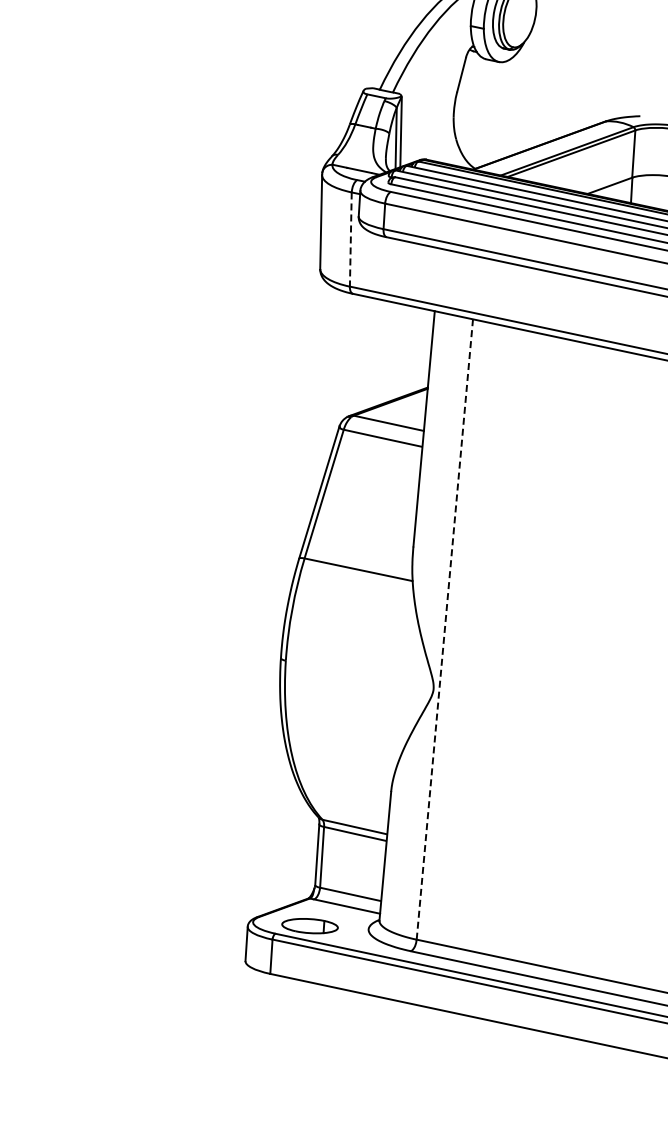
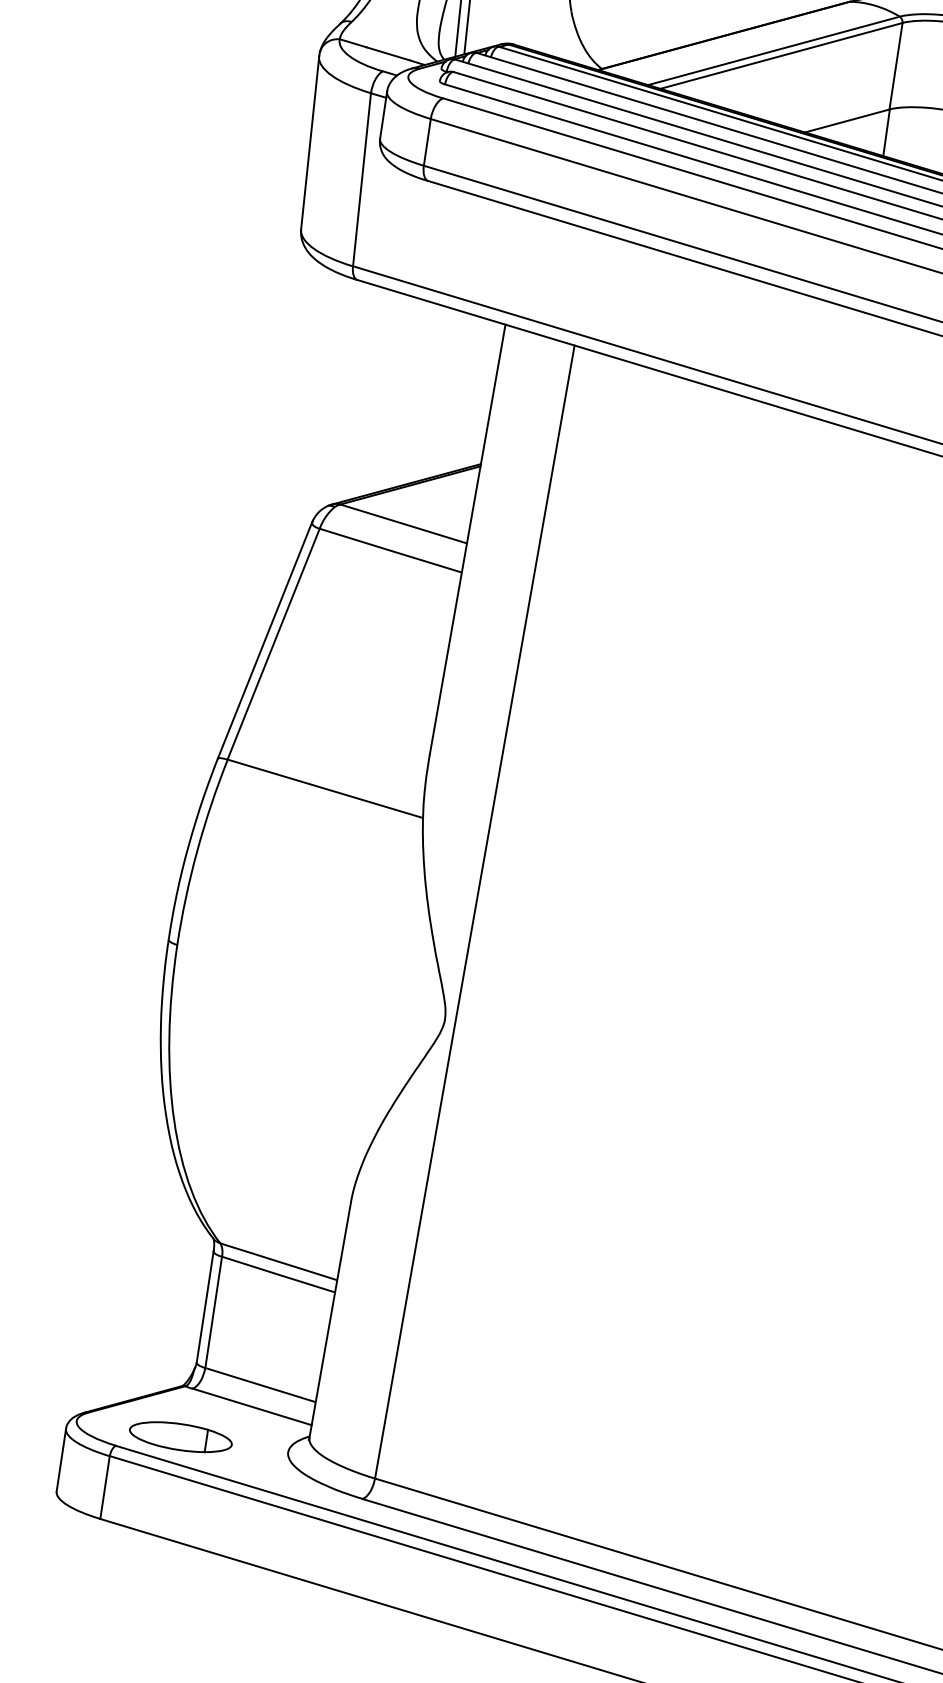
line: (350, 240) -> (361, 181), dashed -> solid
line: (444, 629) -> (474, 911), dashed -> solid

